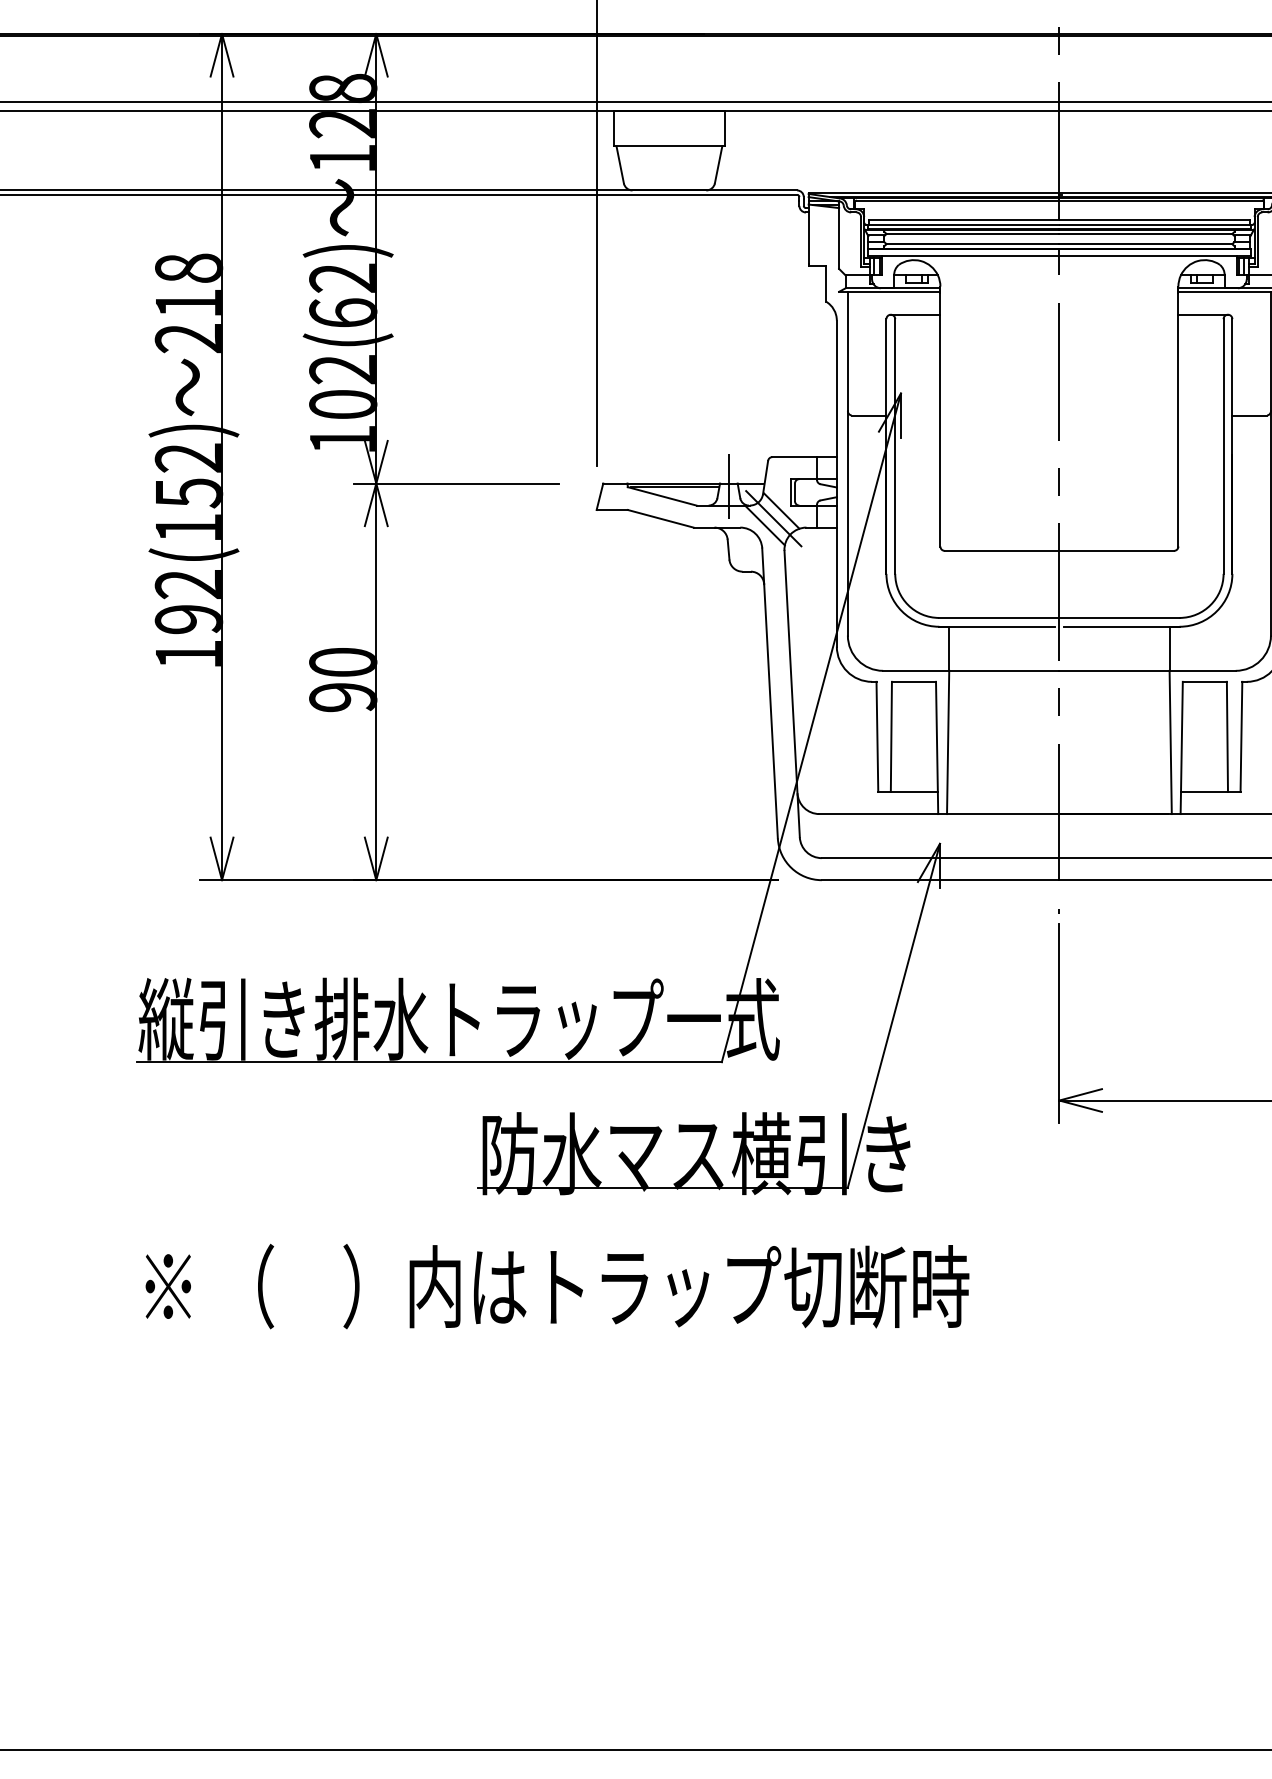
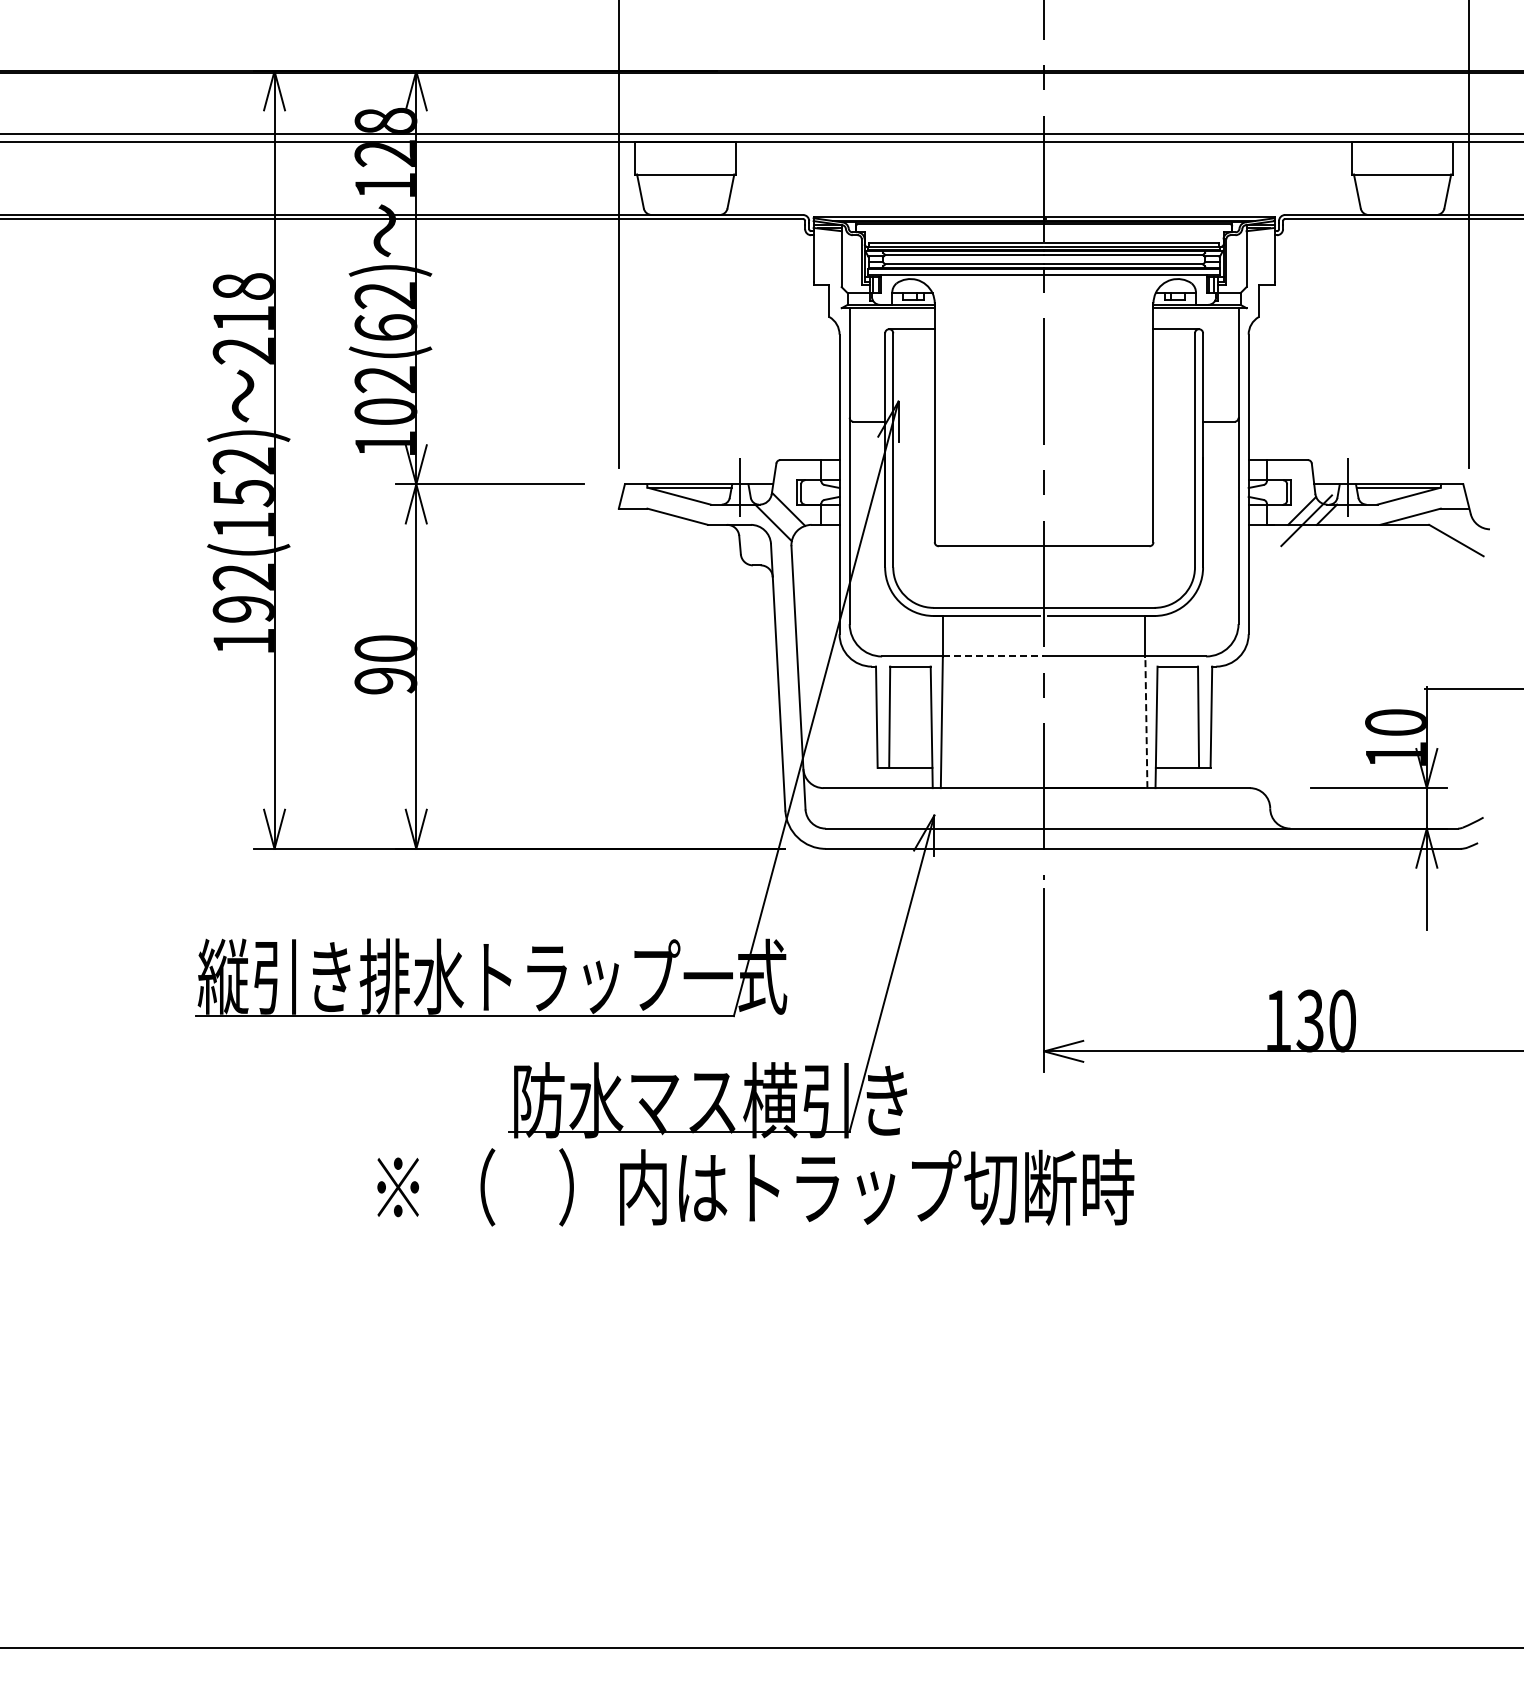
line: (773, 518) -> (781, 516), removed
line: (1004, 670) -> (993, 656), solid -> dashed
line: (1170, 742) -> (1146, 722), solid -> dashed
text: (557, 1286) -> (755, 1187), moved

